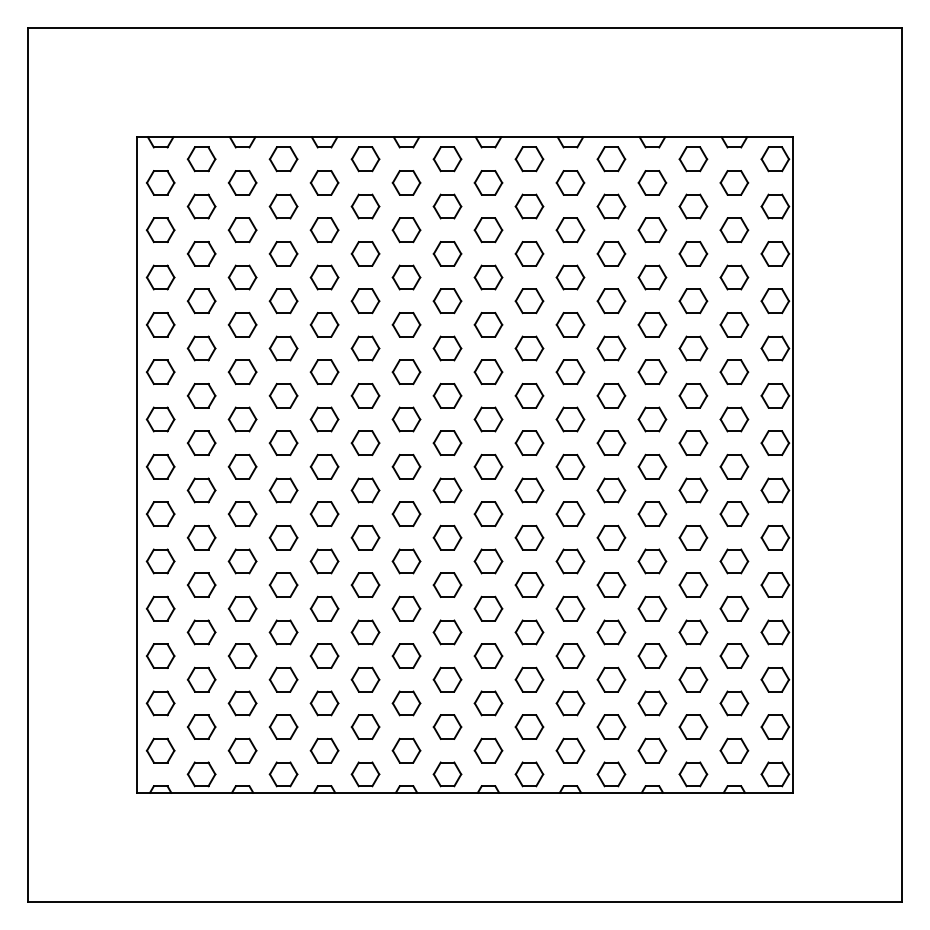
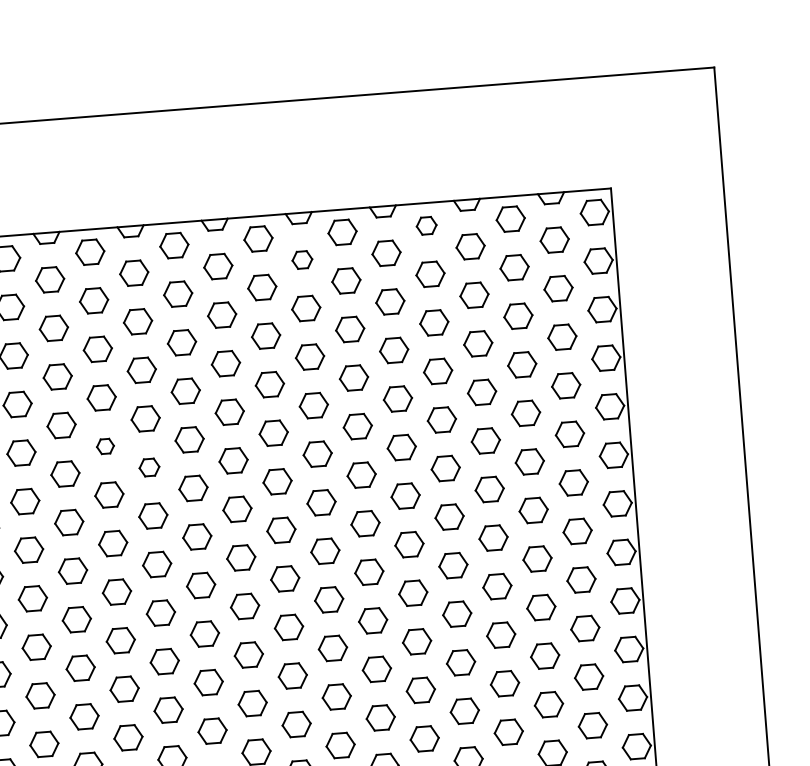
part: (611, 159) -> (426, 226), size x0.7
part: (488, 182) -> (302, 259), size x0.7
part: (283, 348) -> (105, 446), size x0.6
part: (324, 372) -> (149, 467), size x0.7

